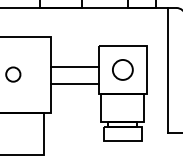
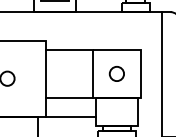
line: (74, 67) -> (68, 50), moved
circle: (122, 69) -> (116, 73), size x0.71
line: (74, 83) -> (68, 97), moved
line: (76, 112) -> (70, 116), added

